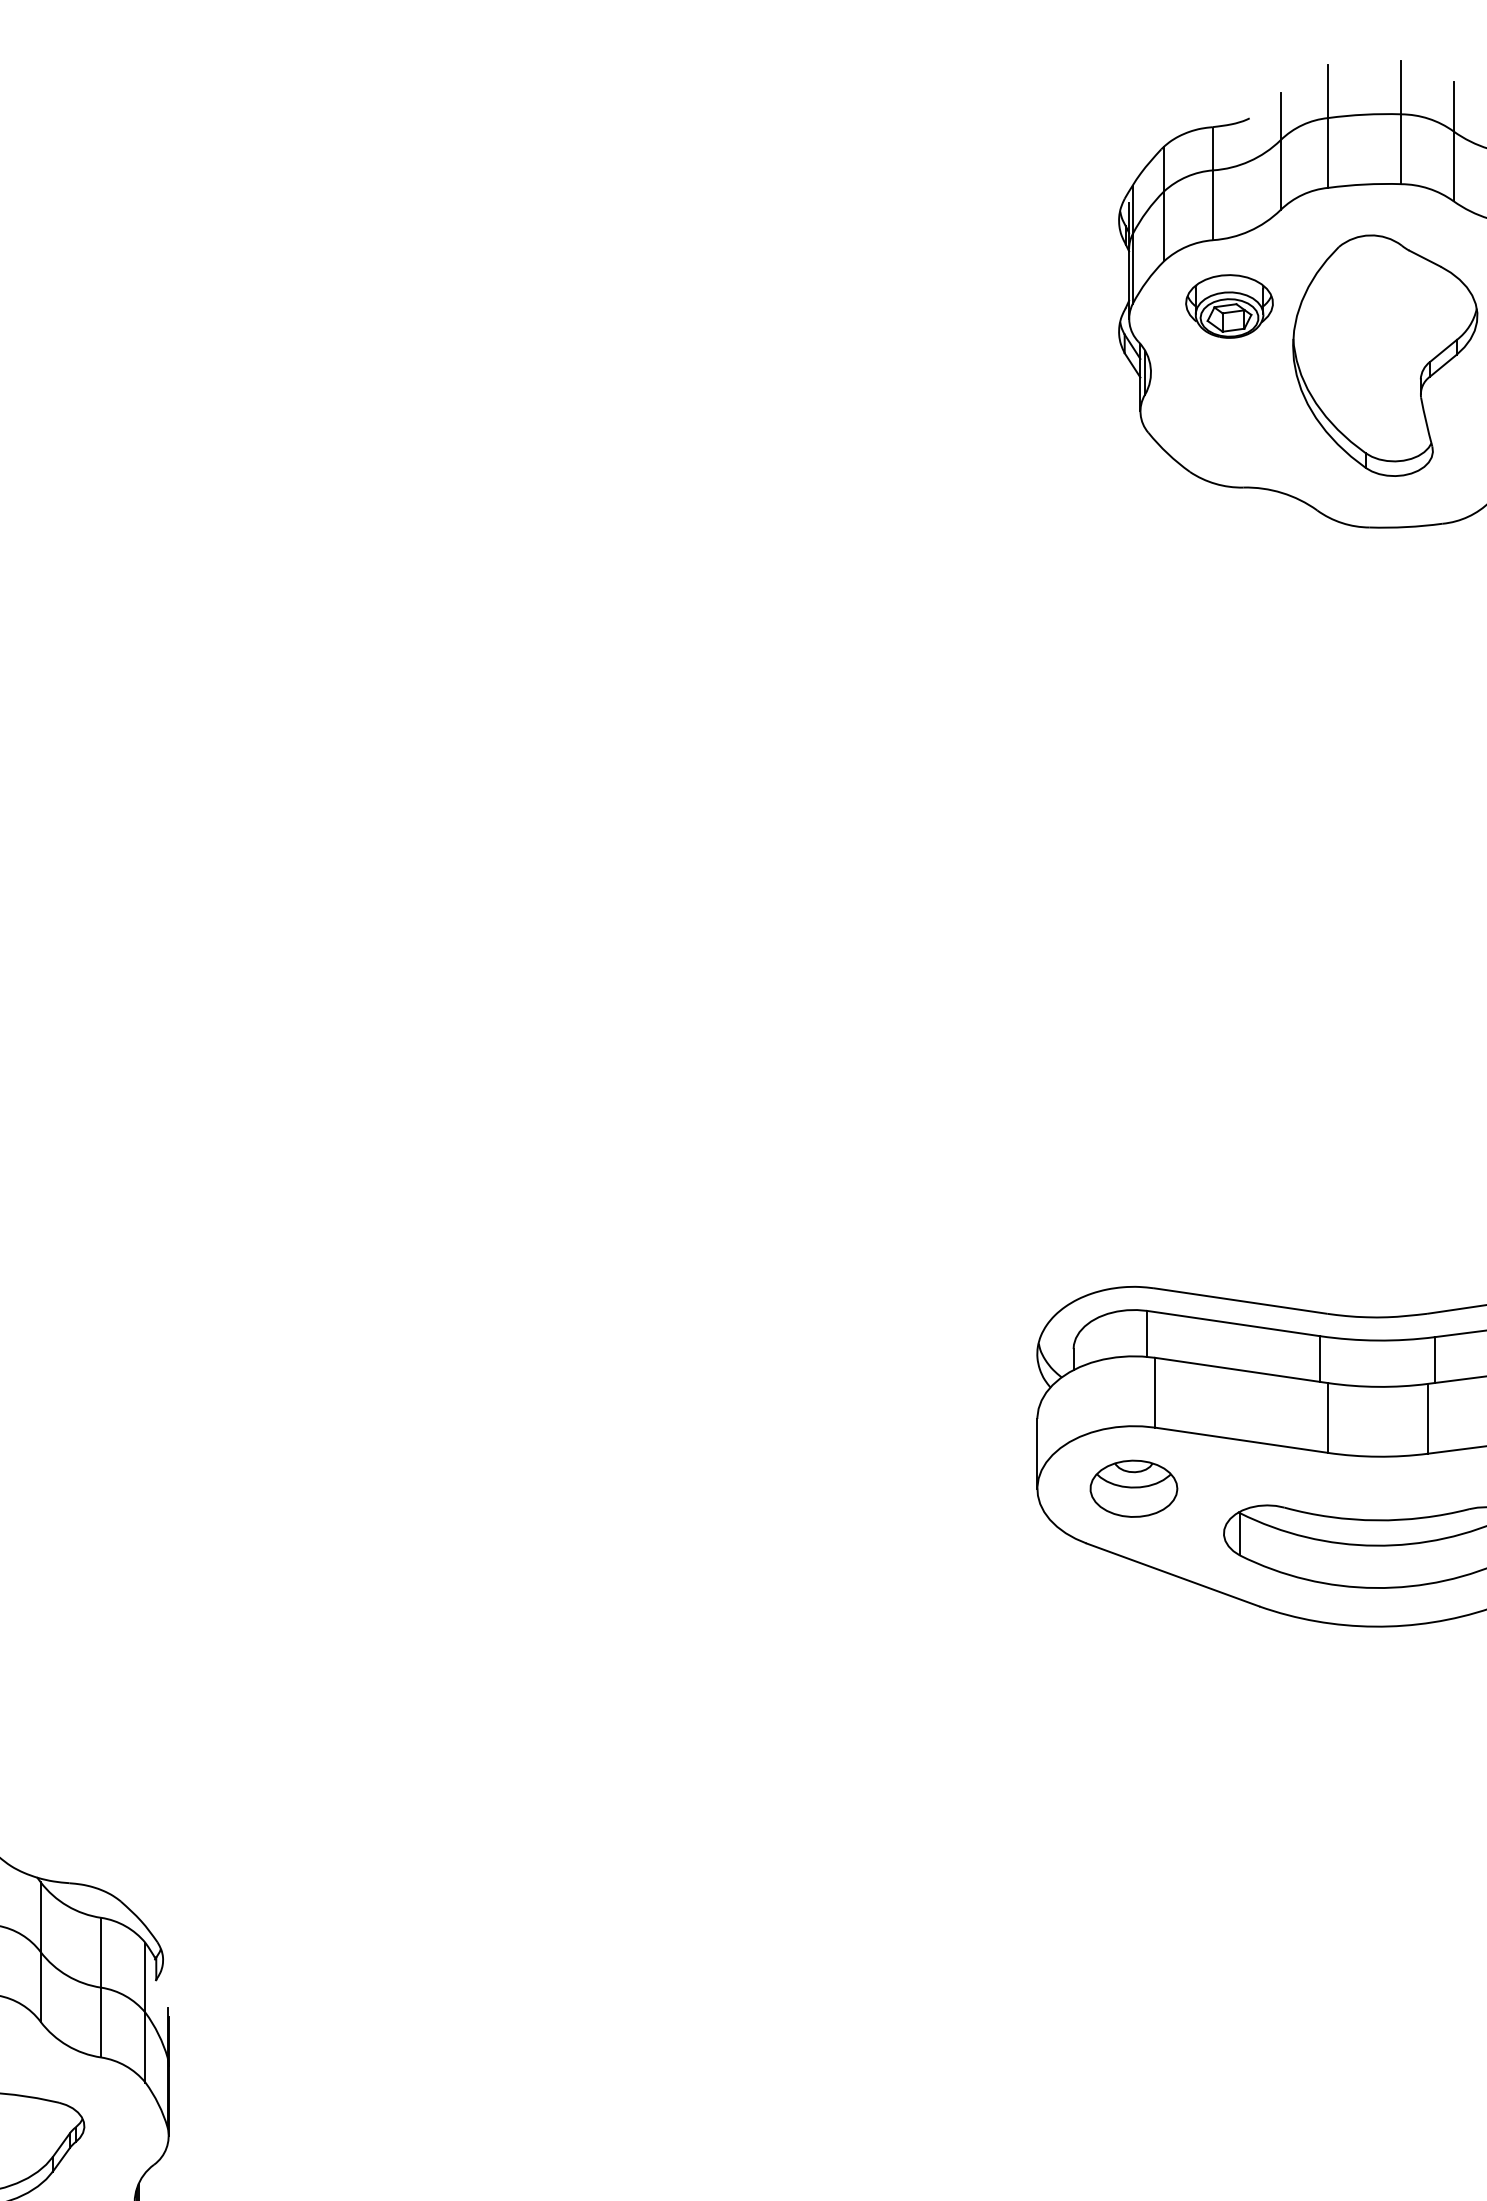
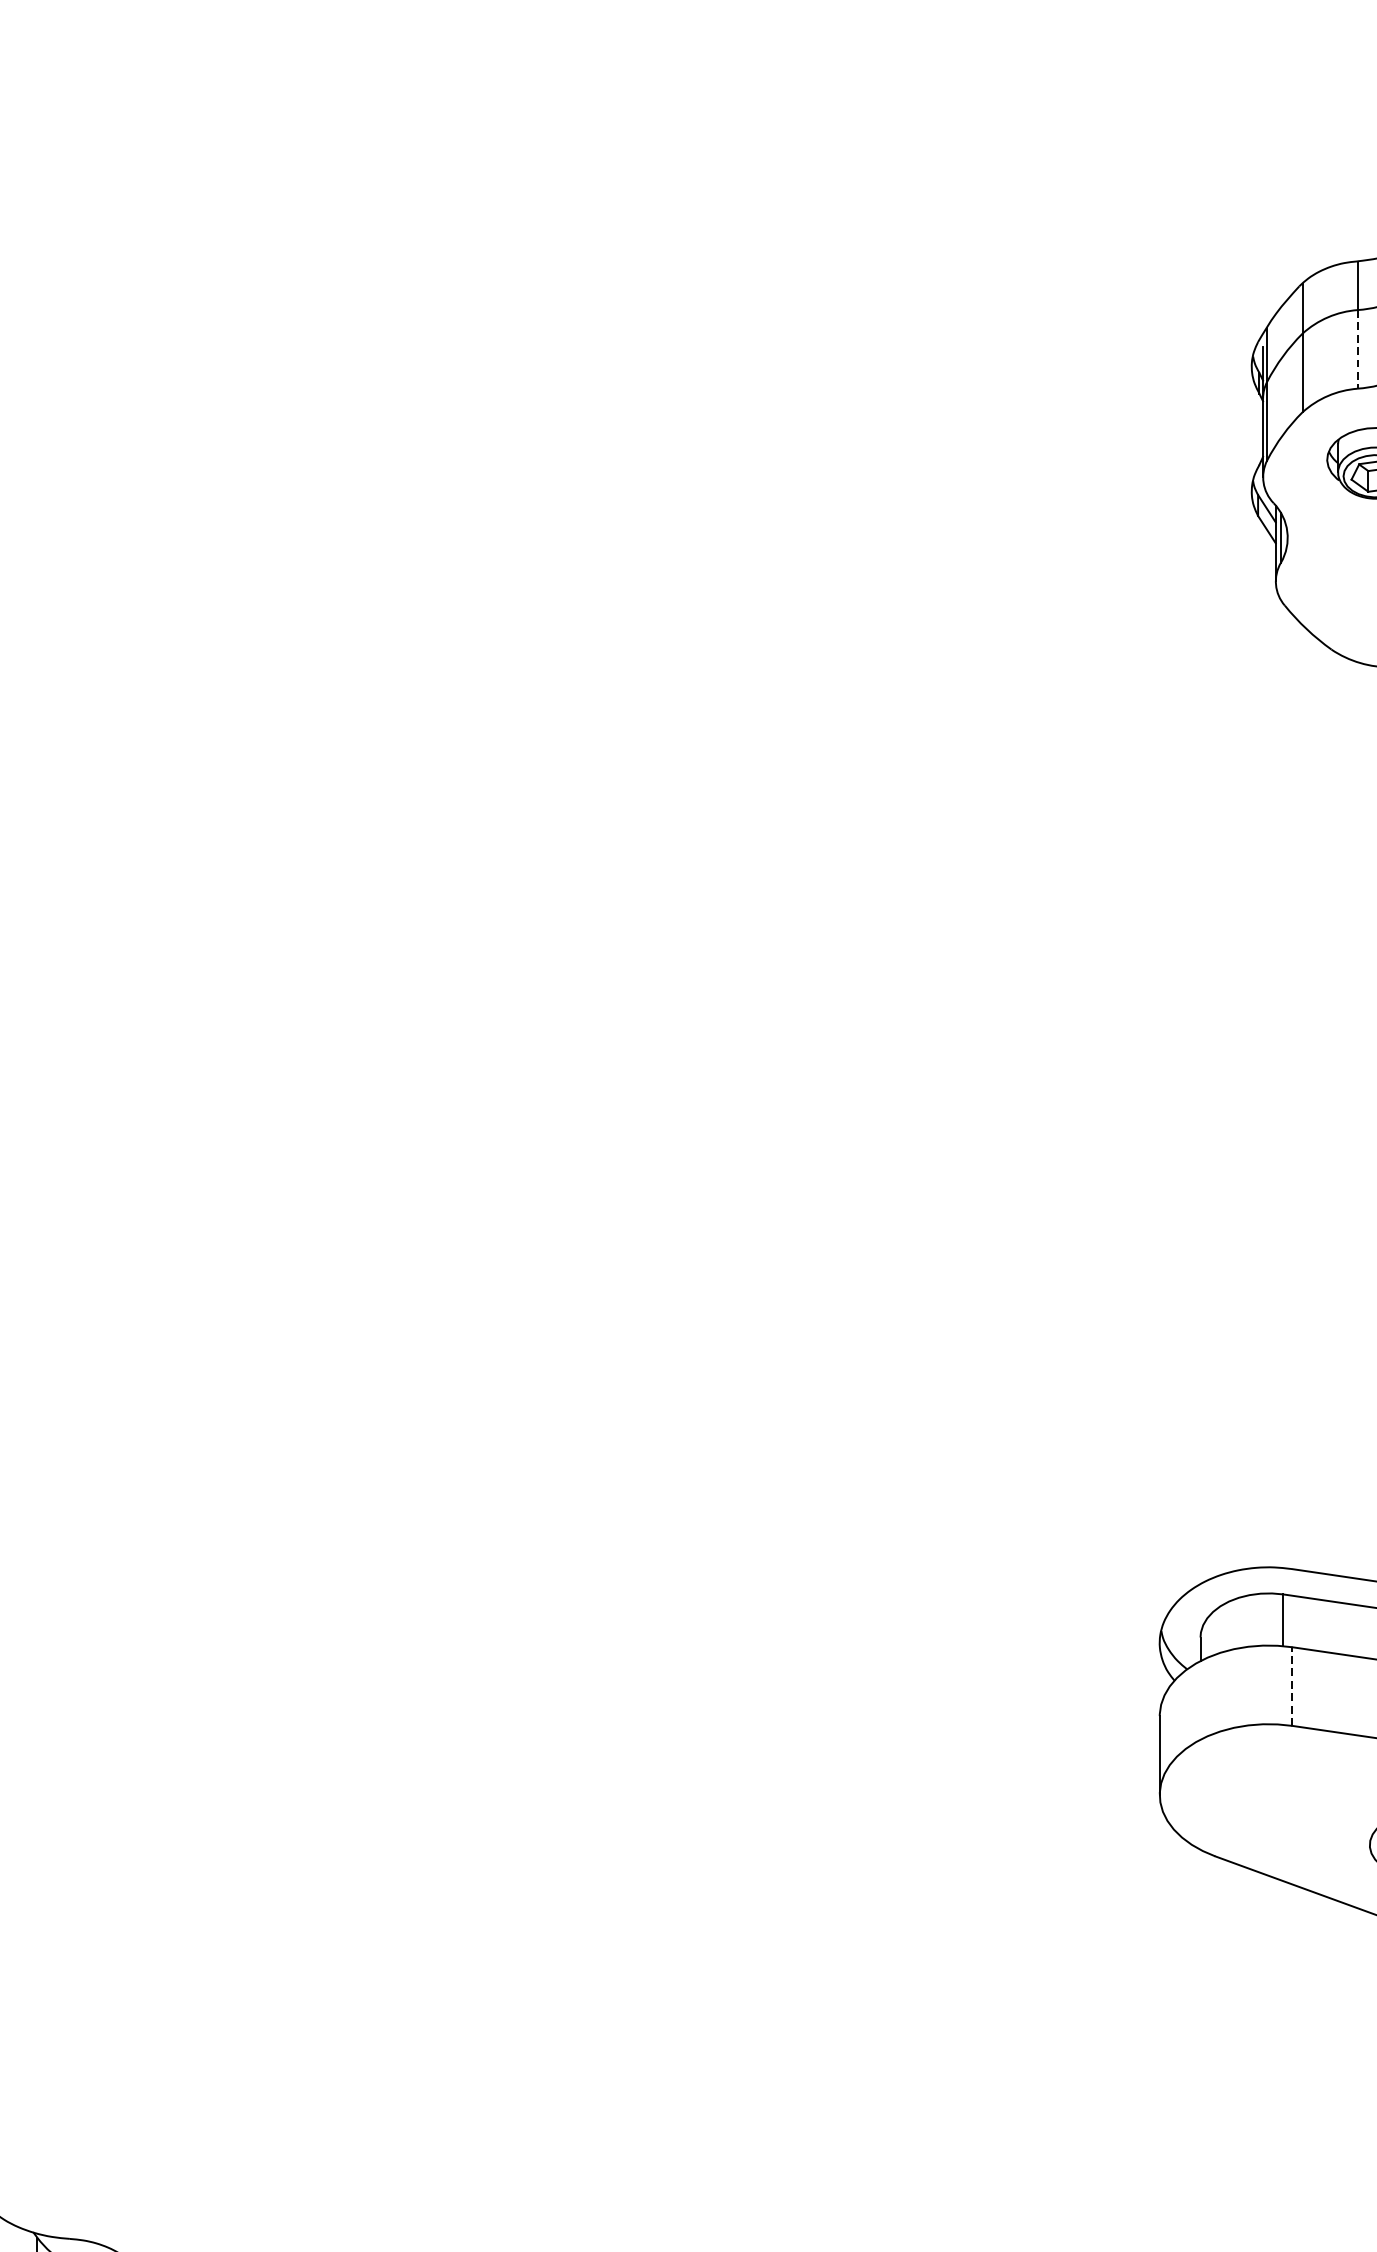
line: (1213, 205) -> (1358, 349), solid -> dashed
line: (1155, 1392) -> (1292, 1686), solid -> dashed
part: (1133, 1488) -> (1268, 1794), removed

